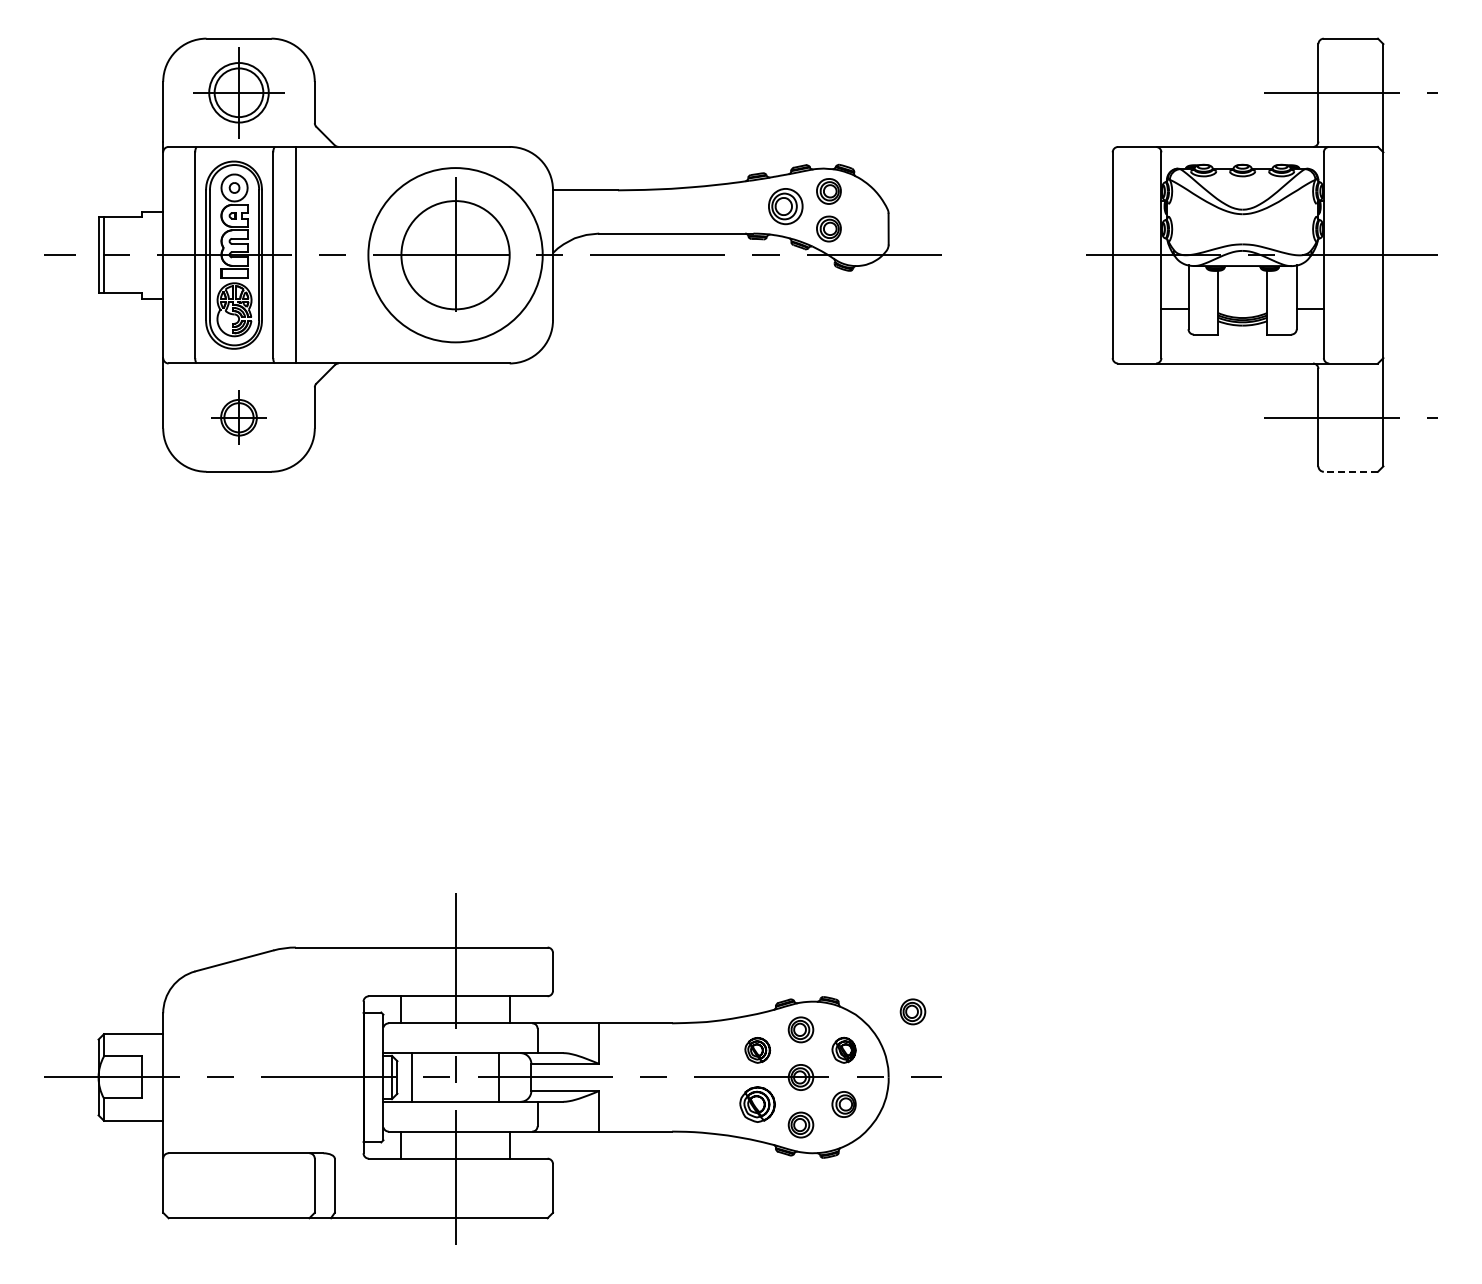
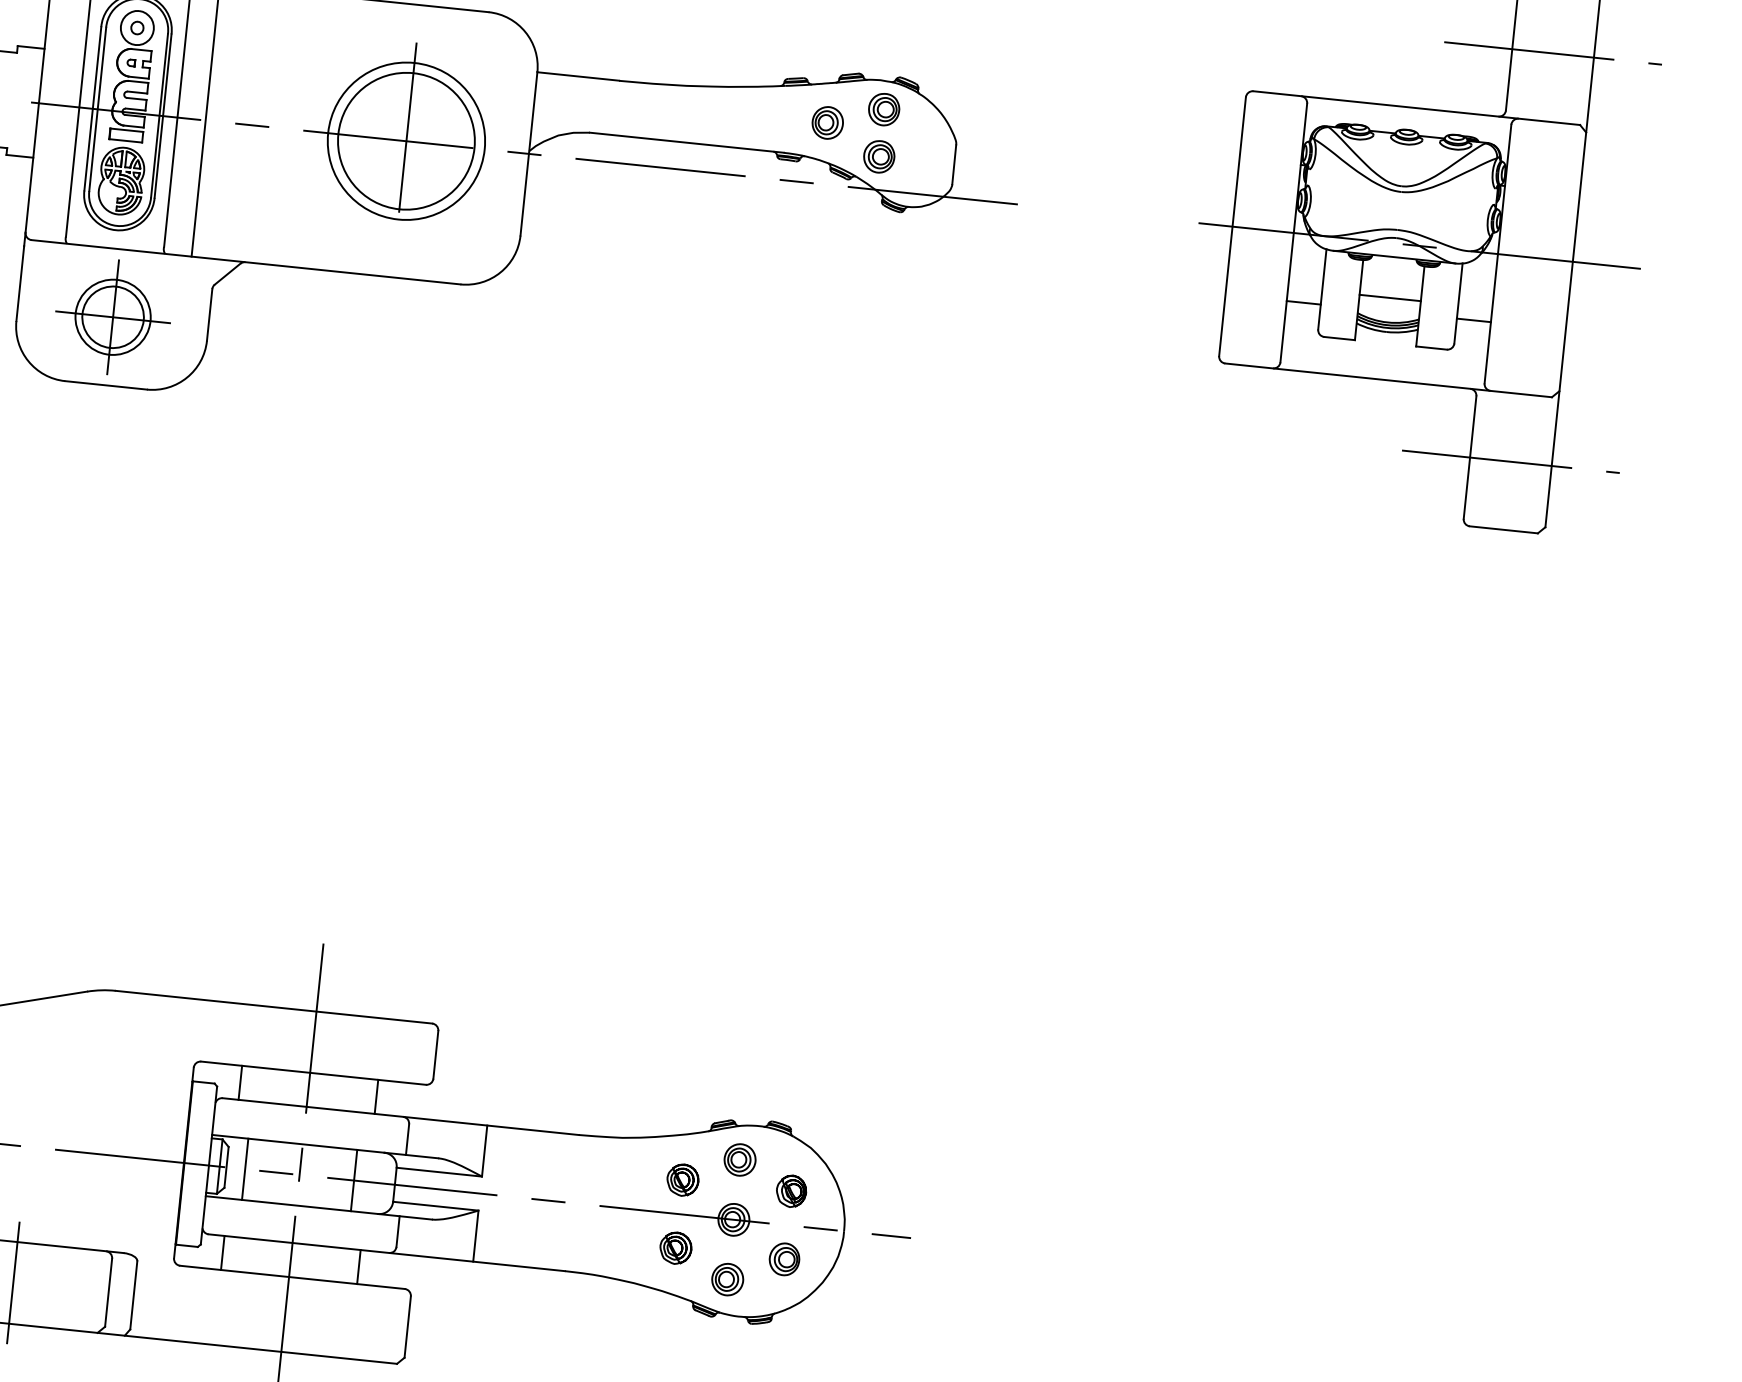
part: (785, 206) -> (827, 122), size x0.71
circle: (455, 254) -> (406, 140), size x0.71
line: (1242, 298) -> (1390, 297), added
part: (238, 417) -> (112, 317), size x1.67
line: (1350, 471) -> (1503, 529), dashed -> solid
part: (912, 1011) -> (882, 1151), removed
part: (757, 1104) -> (675, 1248), size x0.71
line: (239, 1185) -> (13, 1282), added

